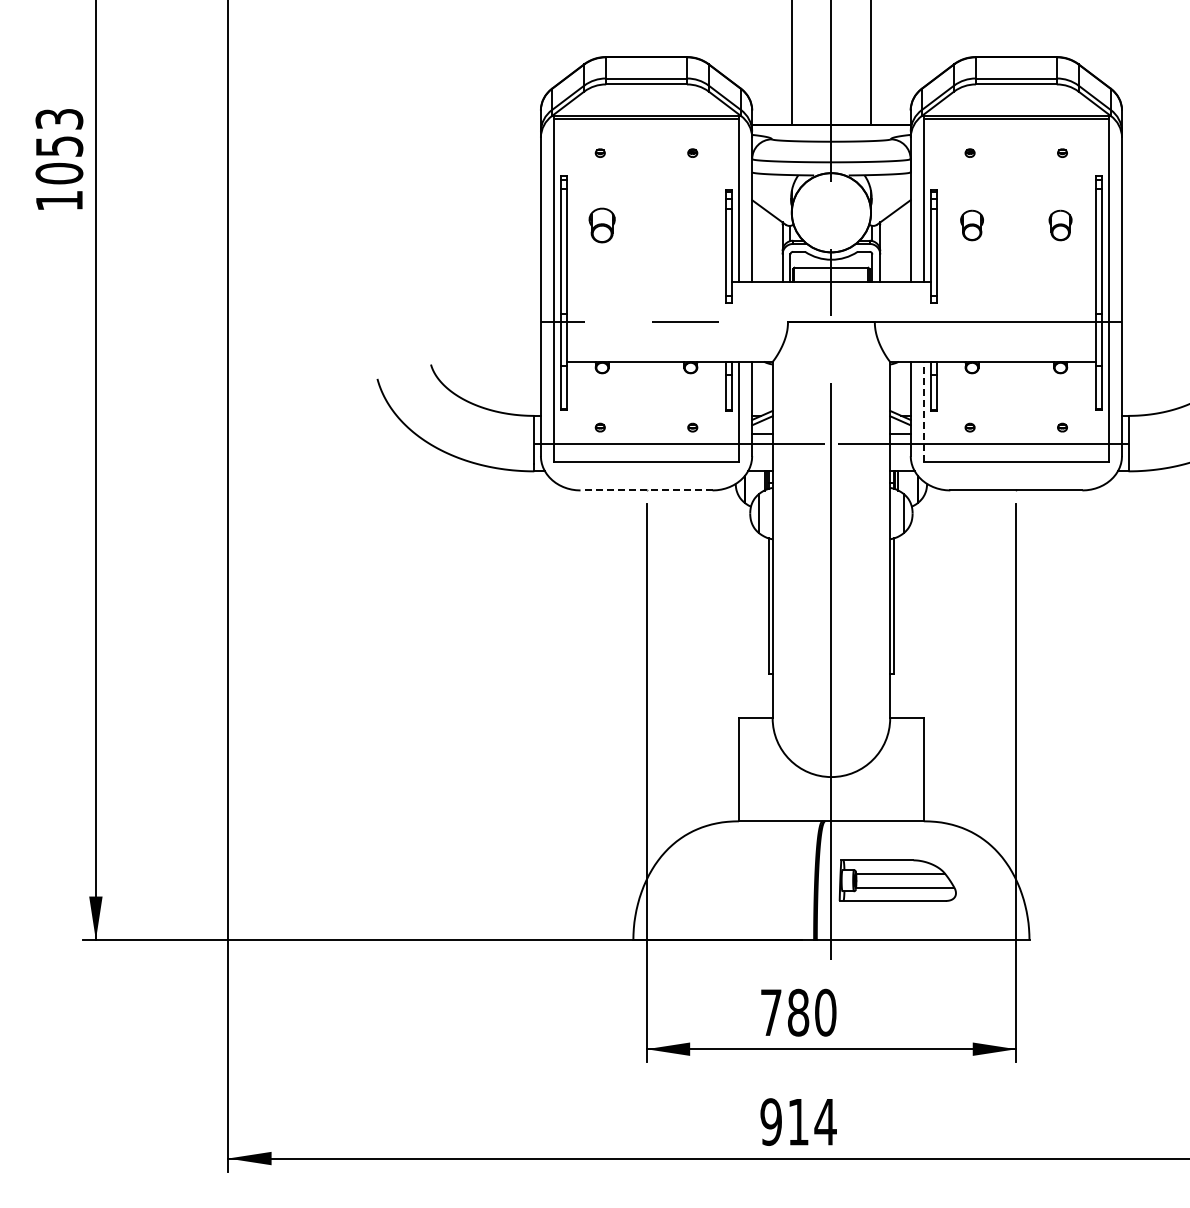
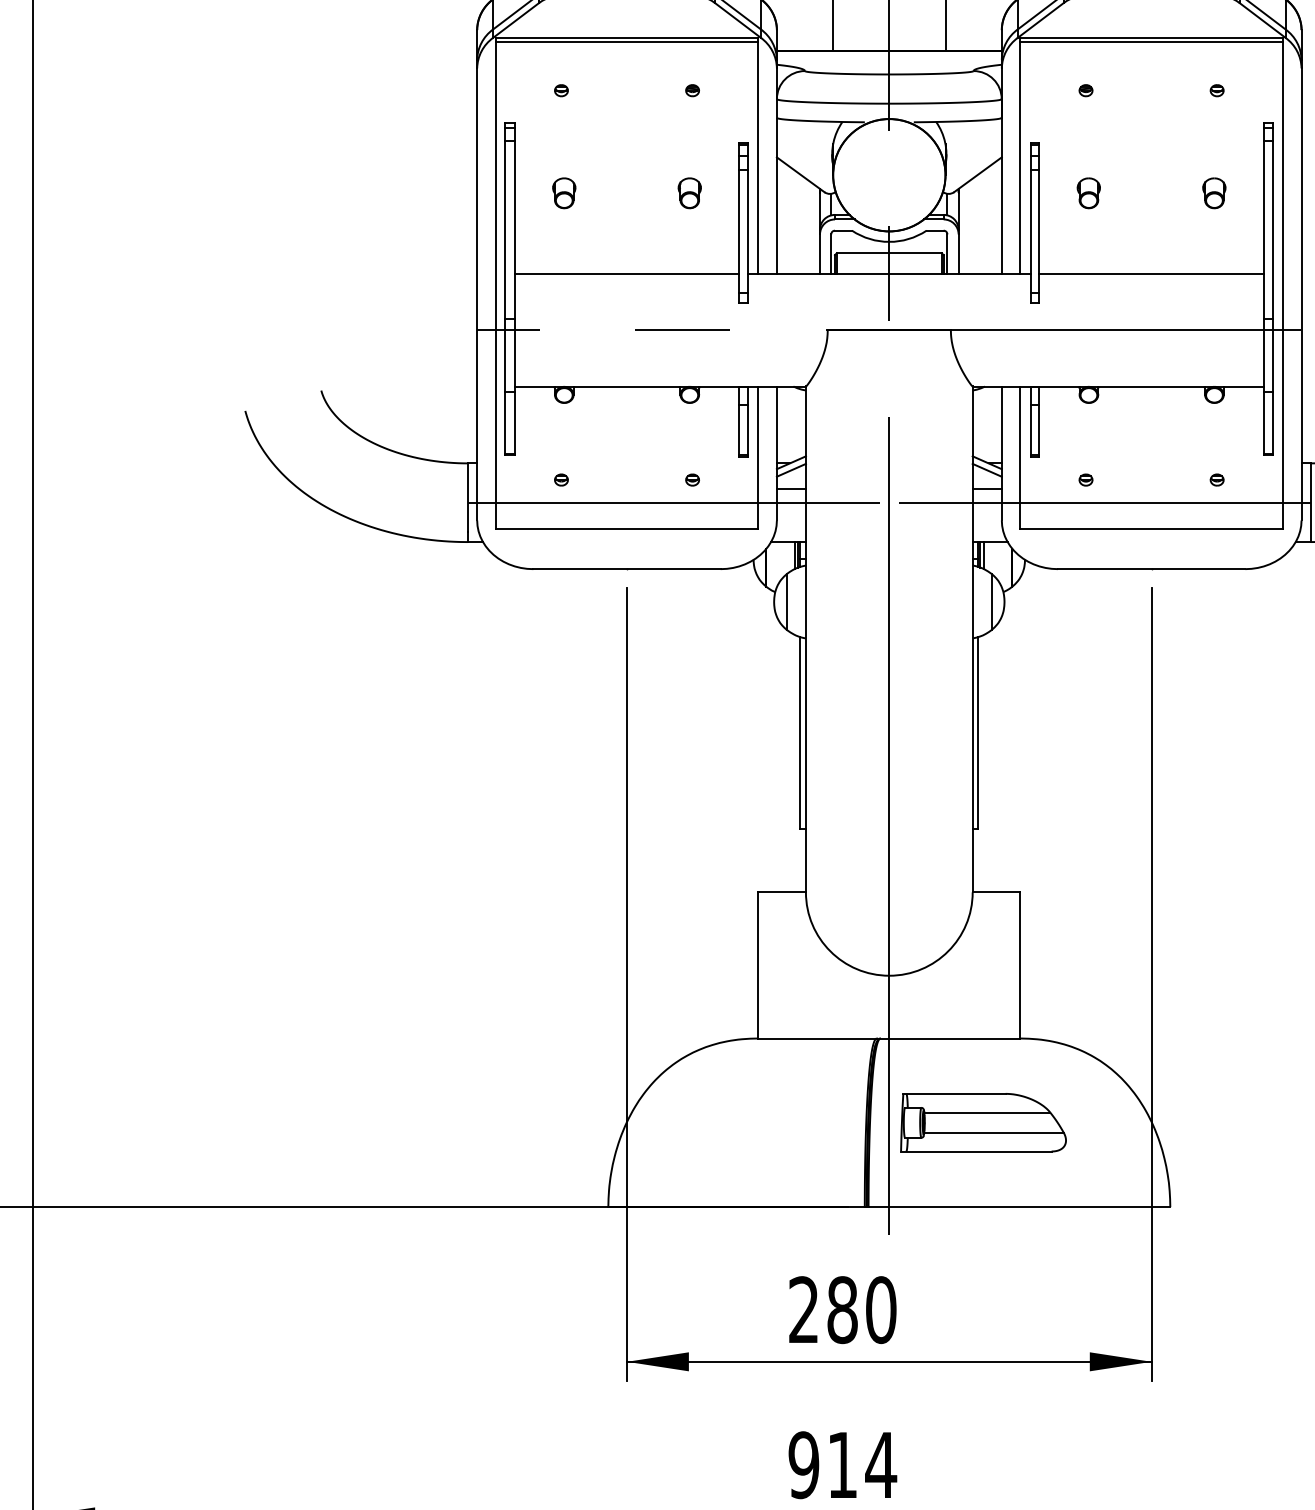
part: (602, 225) -> (564, 193), size x0.62
part: (690, 225) -> (689, 193), added
part: (971, 225) -> (1088, 193), size x0.71
part: (1060, 225) -> (1214, 193), size x0.71
line: (646, 282) -> (626, 274), added
line: (1016, 282) -> (1151, 274), added
line: (923, 411) -> (1019, 457), dashed -> solid
line: (646, 490) -> (626, 569), dashed -> solid
text: (770, 1011) -> (802, 1308), 780 -> 280

